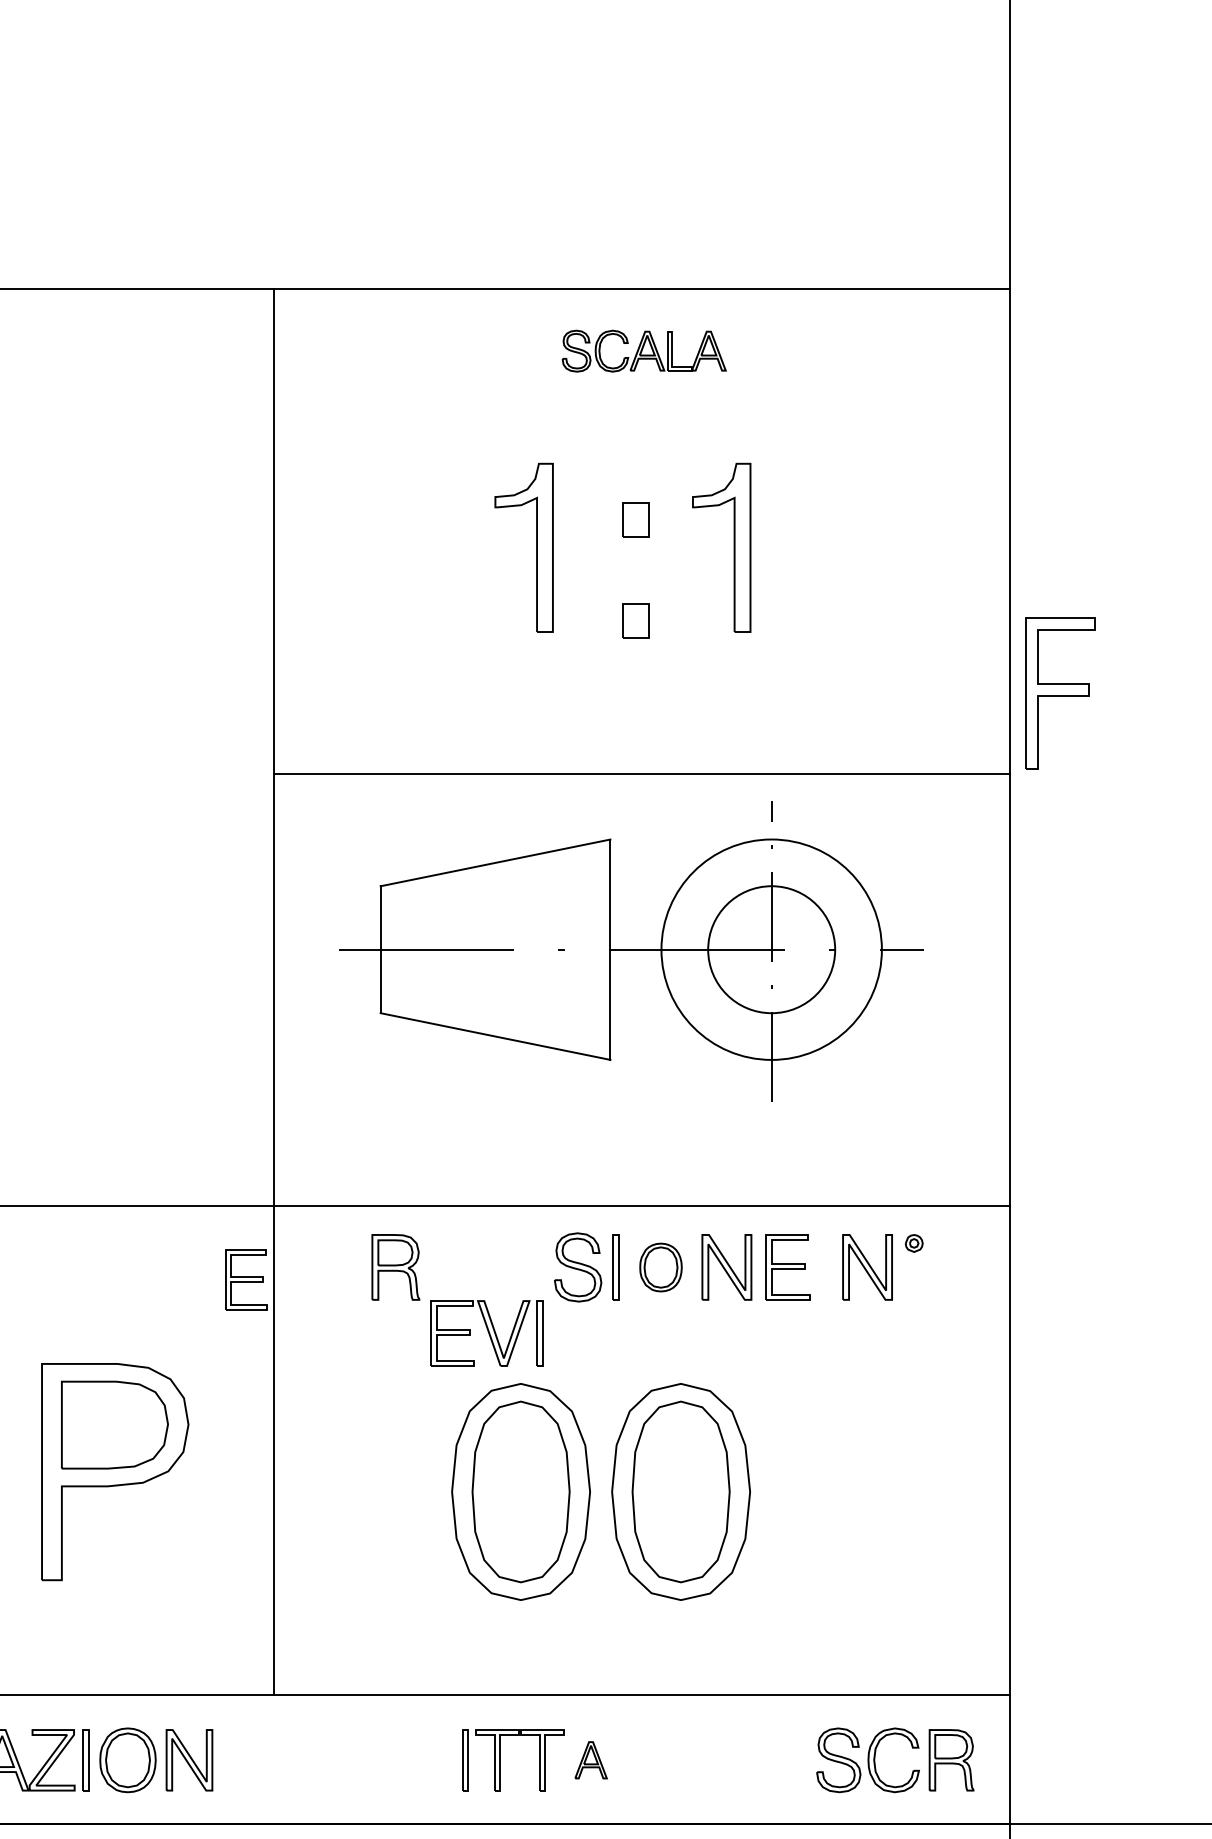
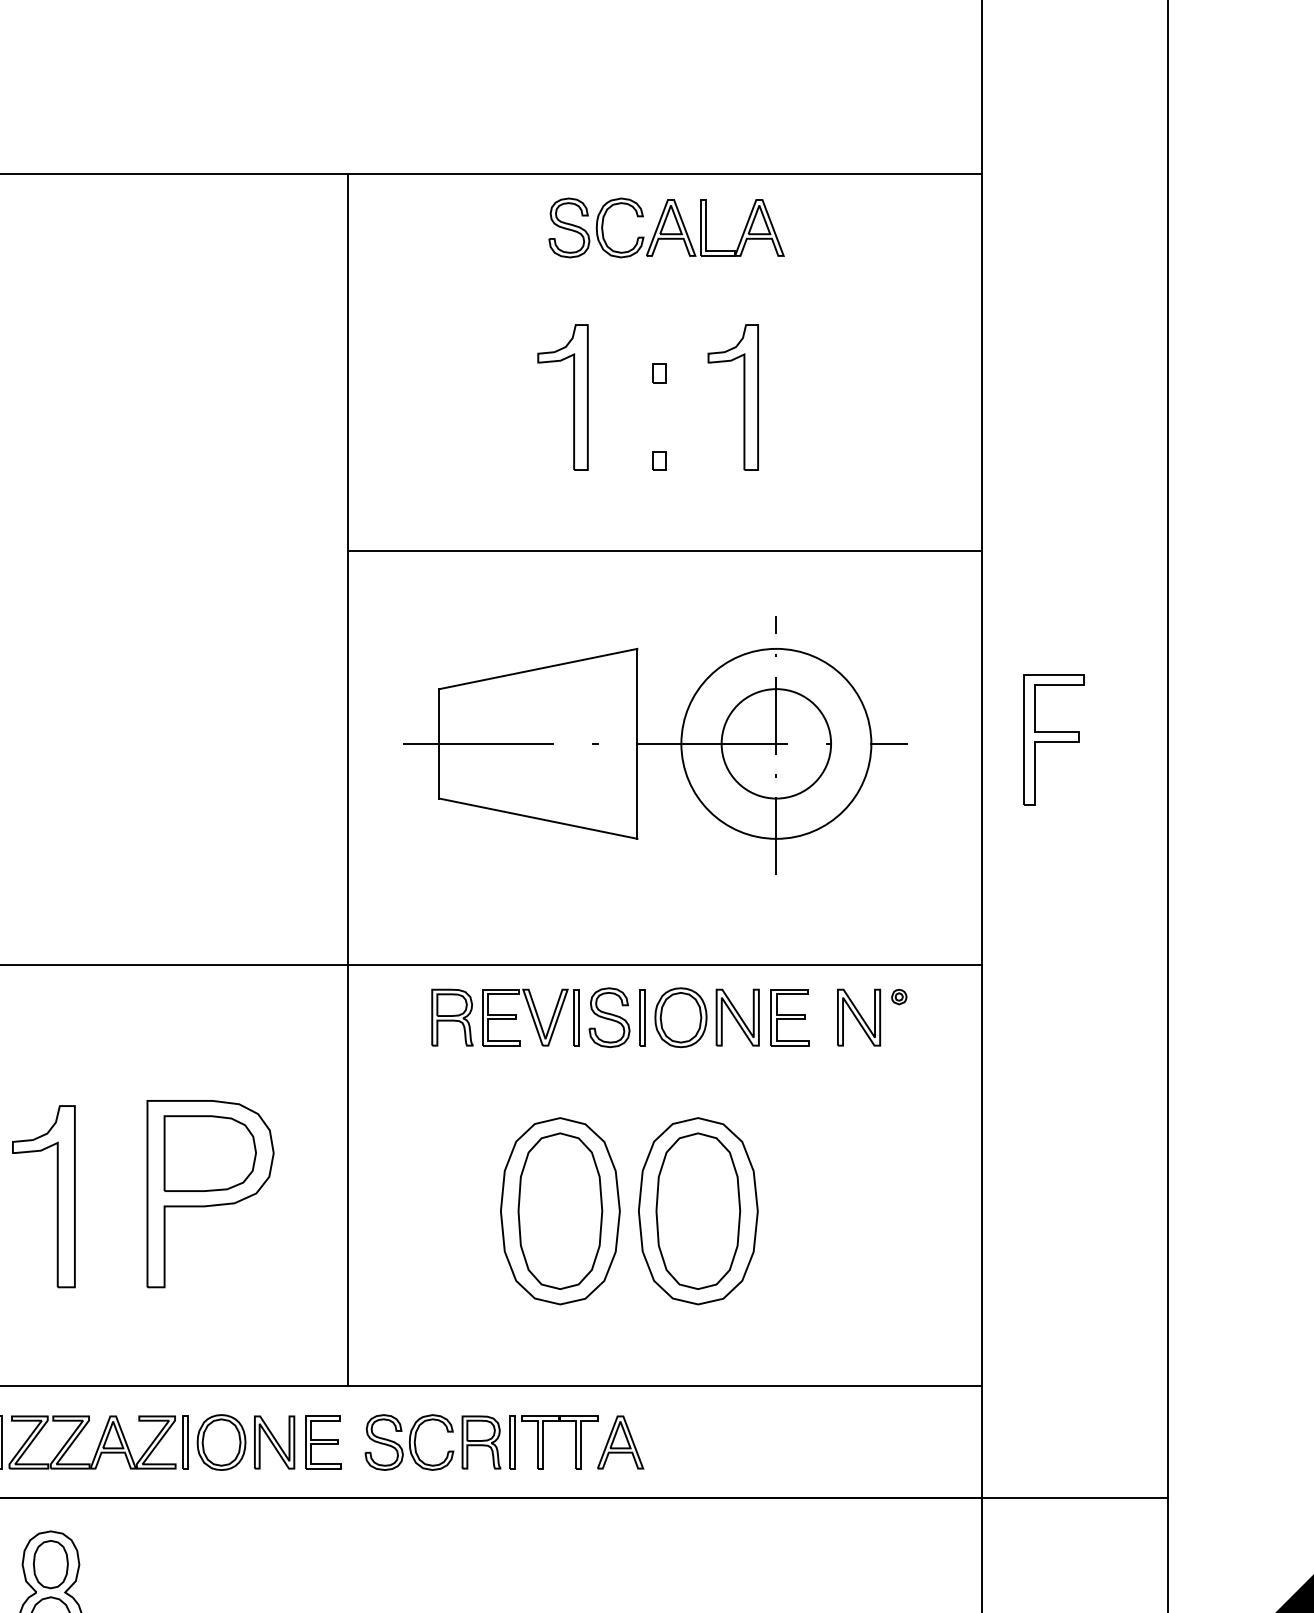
part: (644, 350) -> (666, 227), size x1.67
part: (636, 520) -> (659, 373), size x0.62
part: (636, 620) -> (659, 460), size x0.62
part: (1059, 692) -> (1053, 739), moved
line: (641, 774) -> (664, 551), moved
part: (660, 1267) -> (680, 1017), size x1.43
part: (246, 1279) -> (323, 1442), moved
part: (486, 1333) -> (530, 1017), moved
part: (876, 1755) -> (416, 1438), moved
part: (590, 1760) -> (620, 1442), size x1.67

